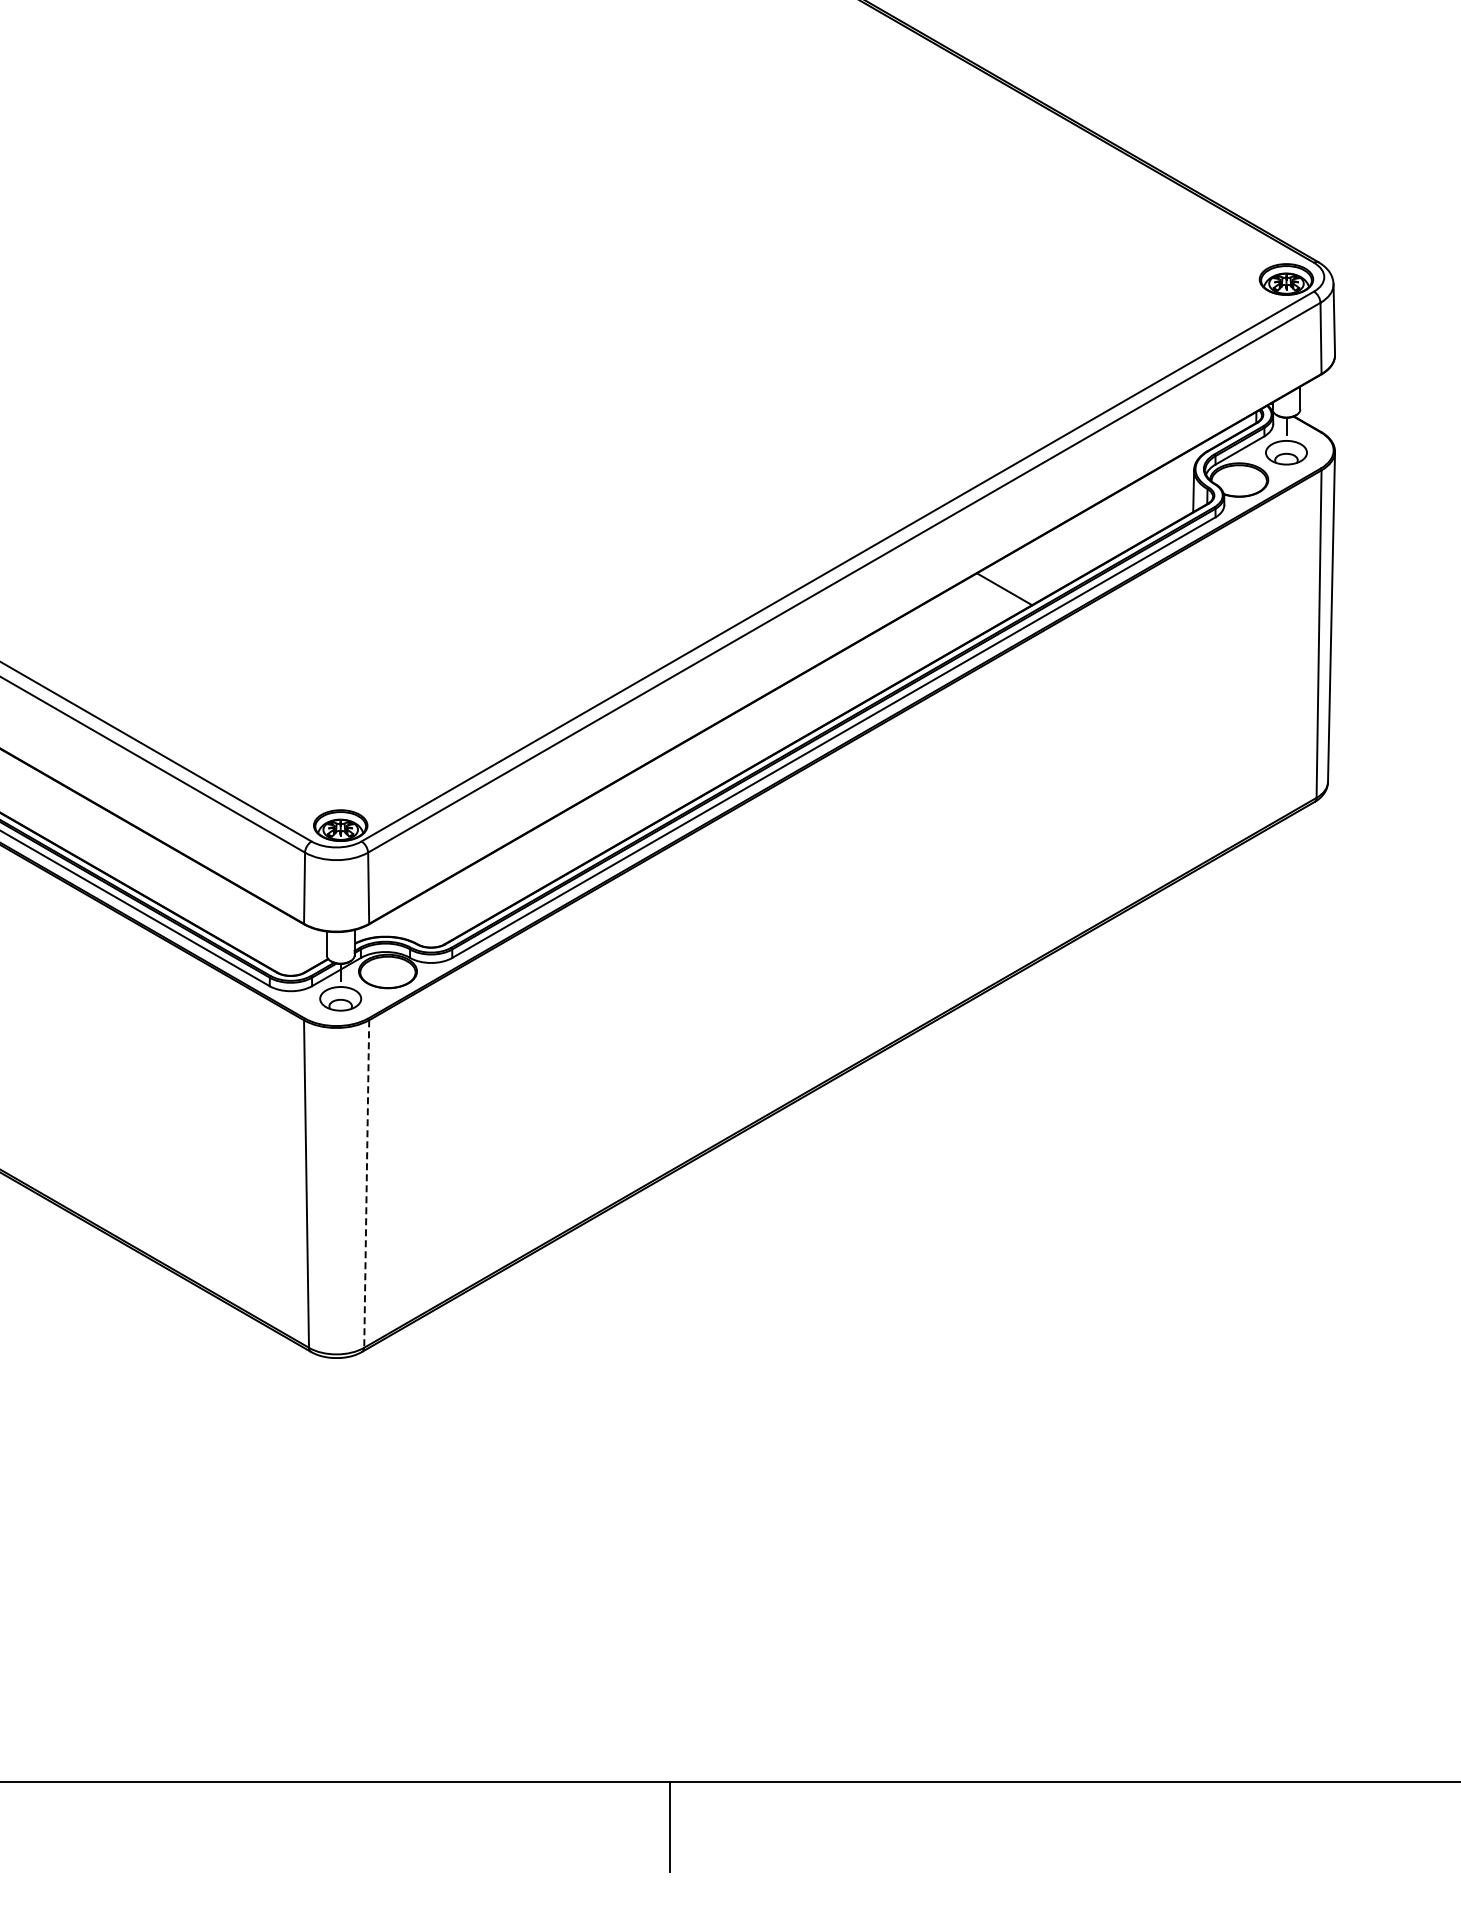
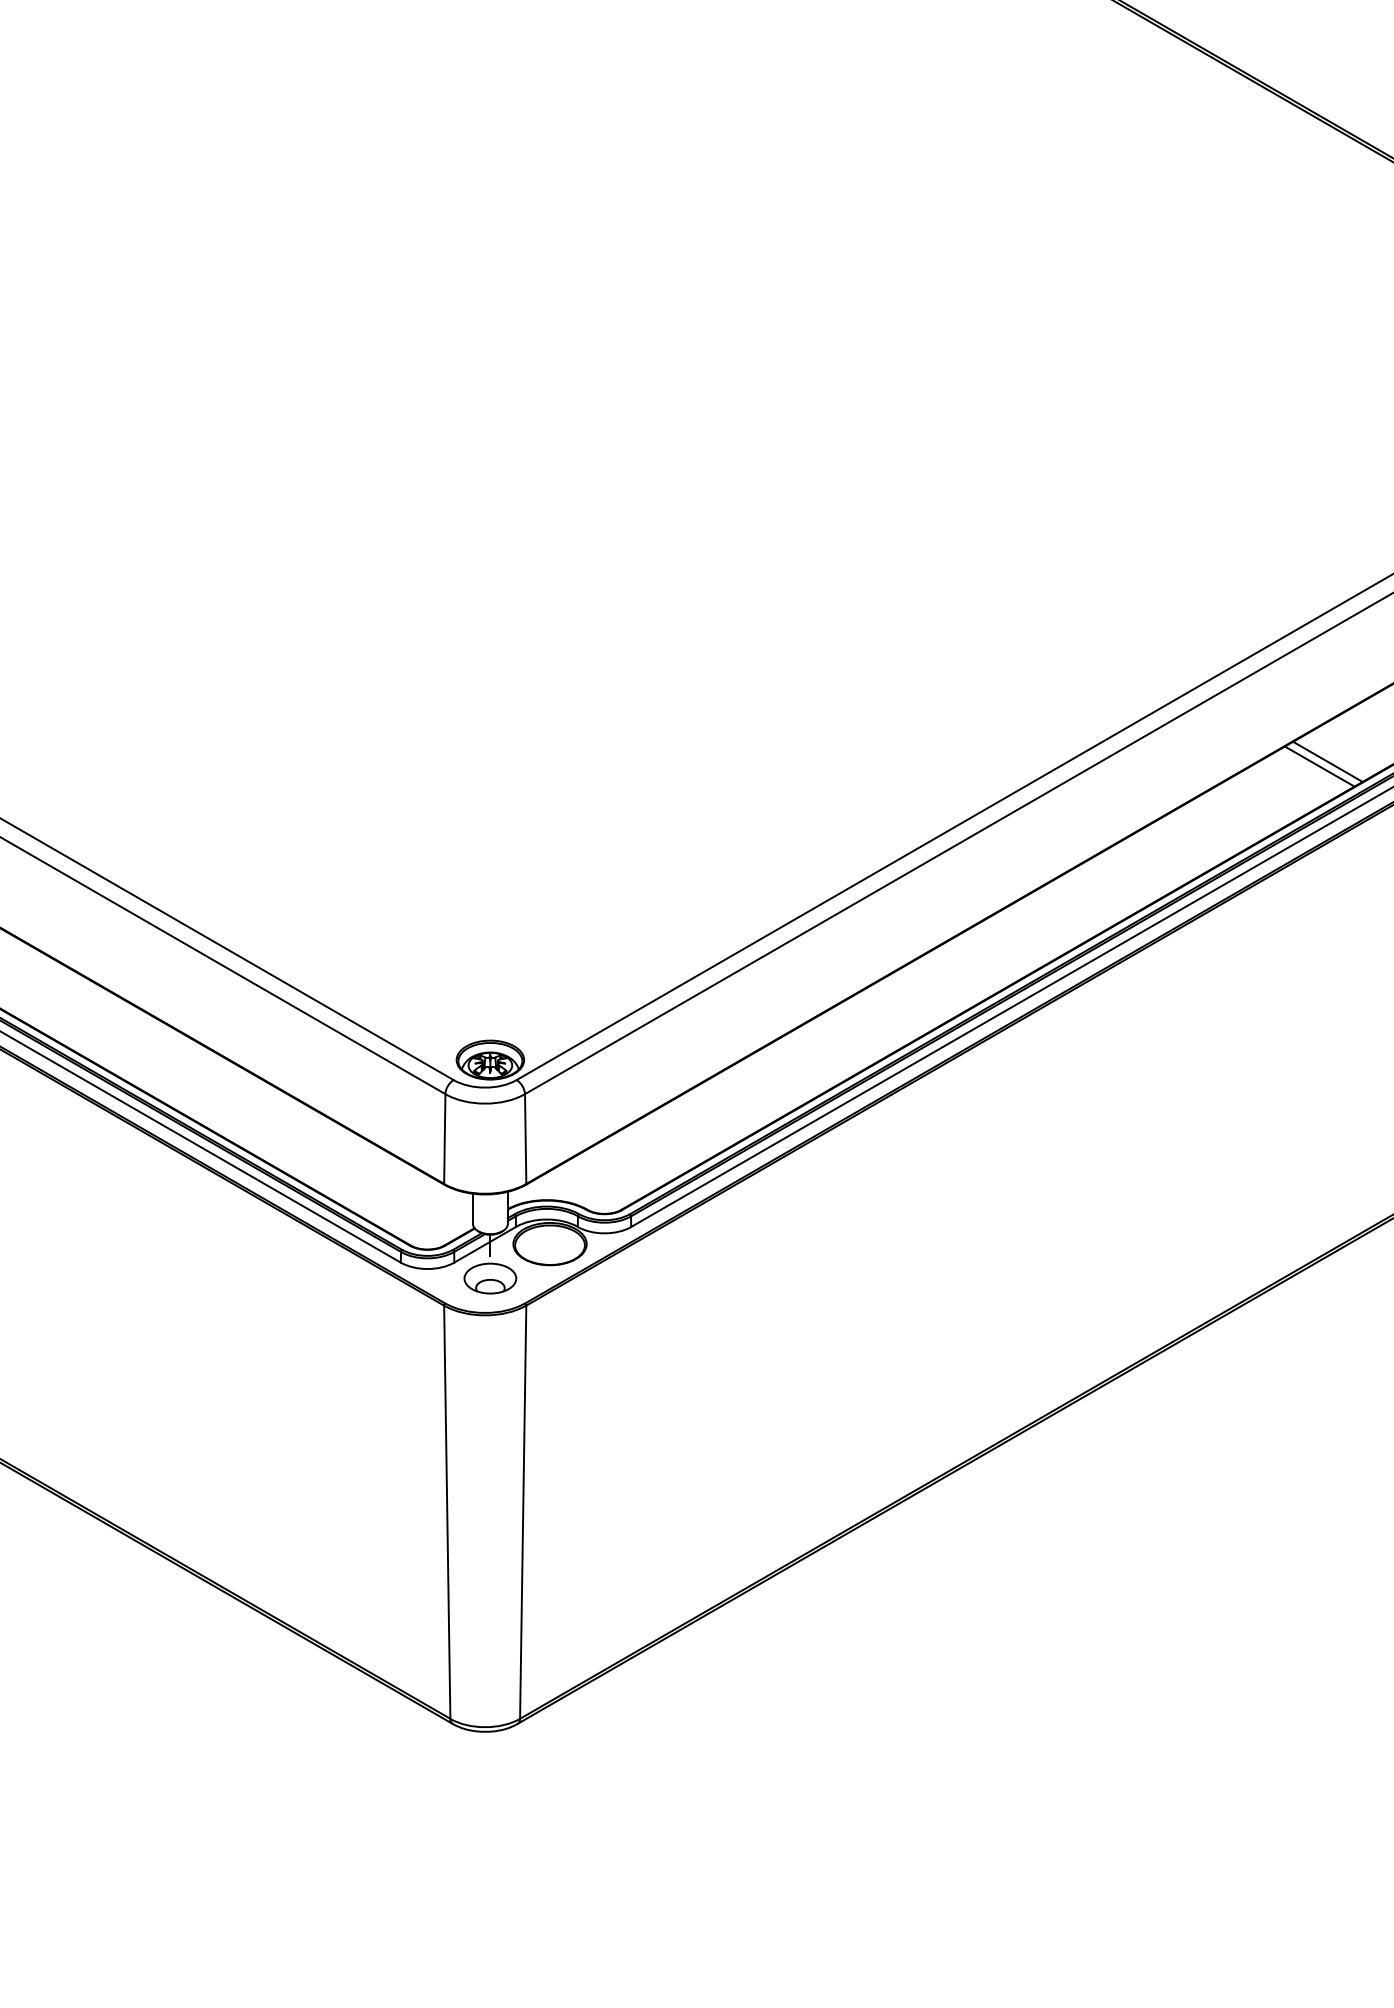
line: (997, 592) -> (1319, 765), added
line: (366, 1184) -> (522, 1512), dashed -> solid

